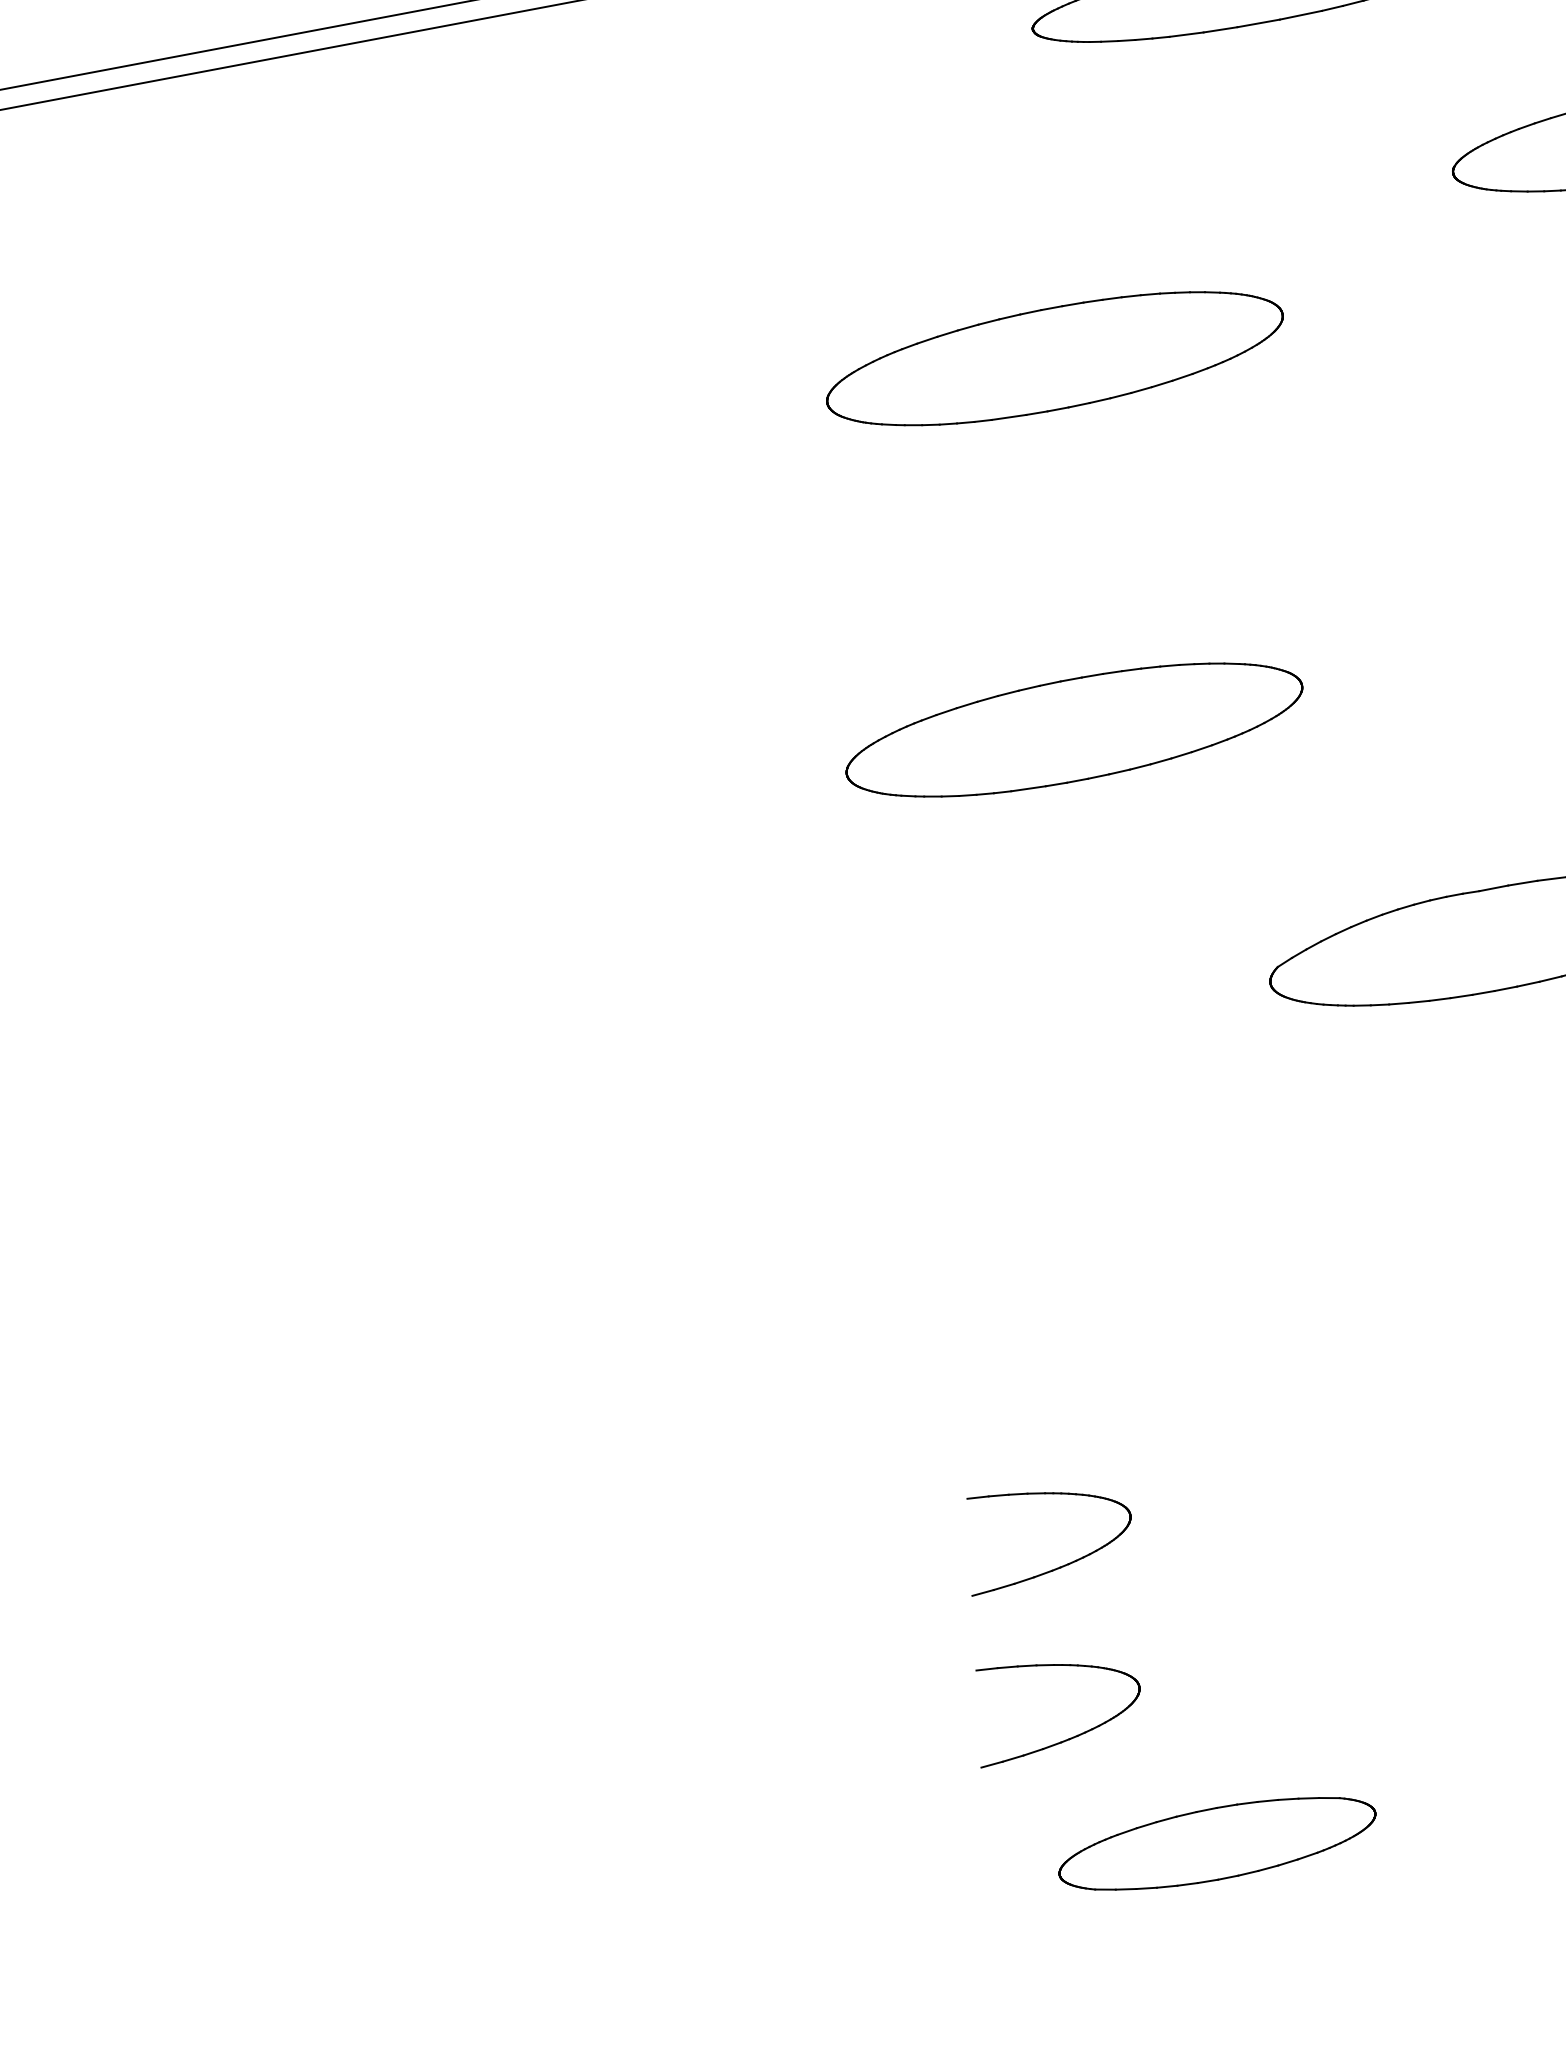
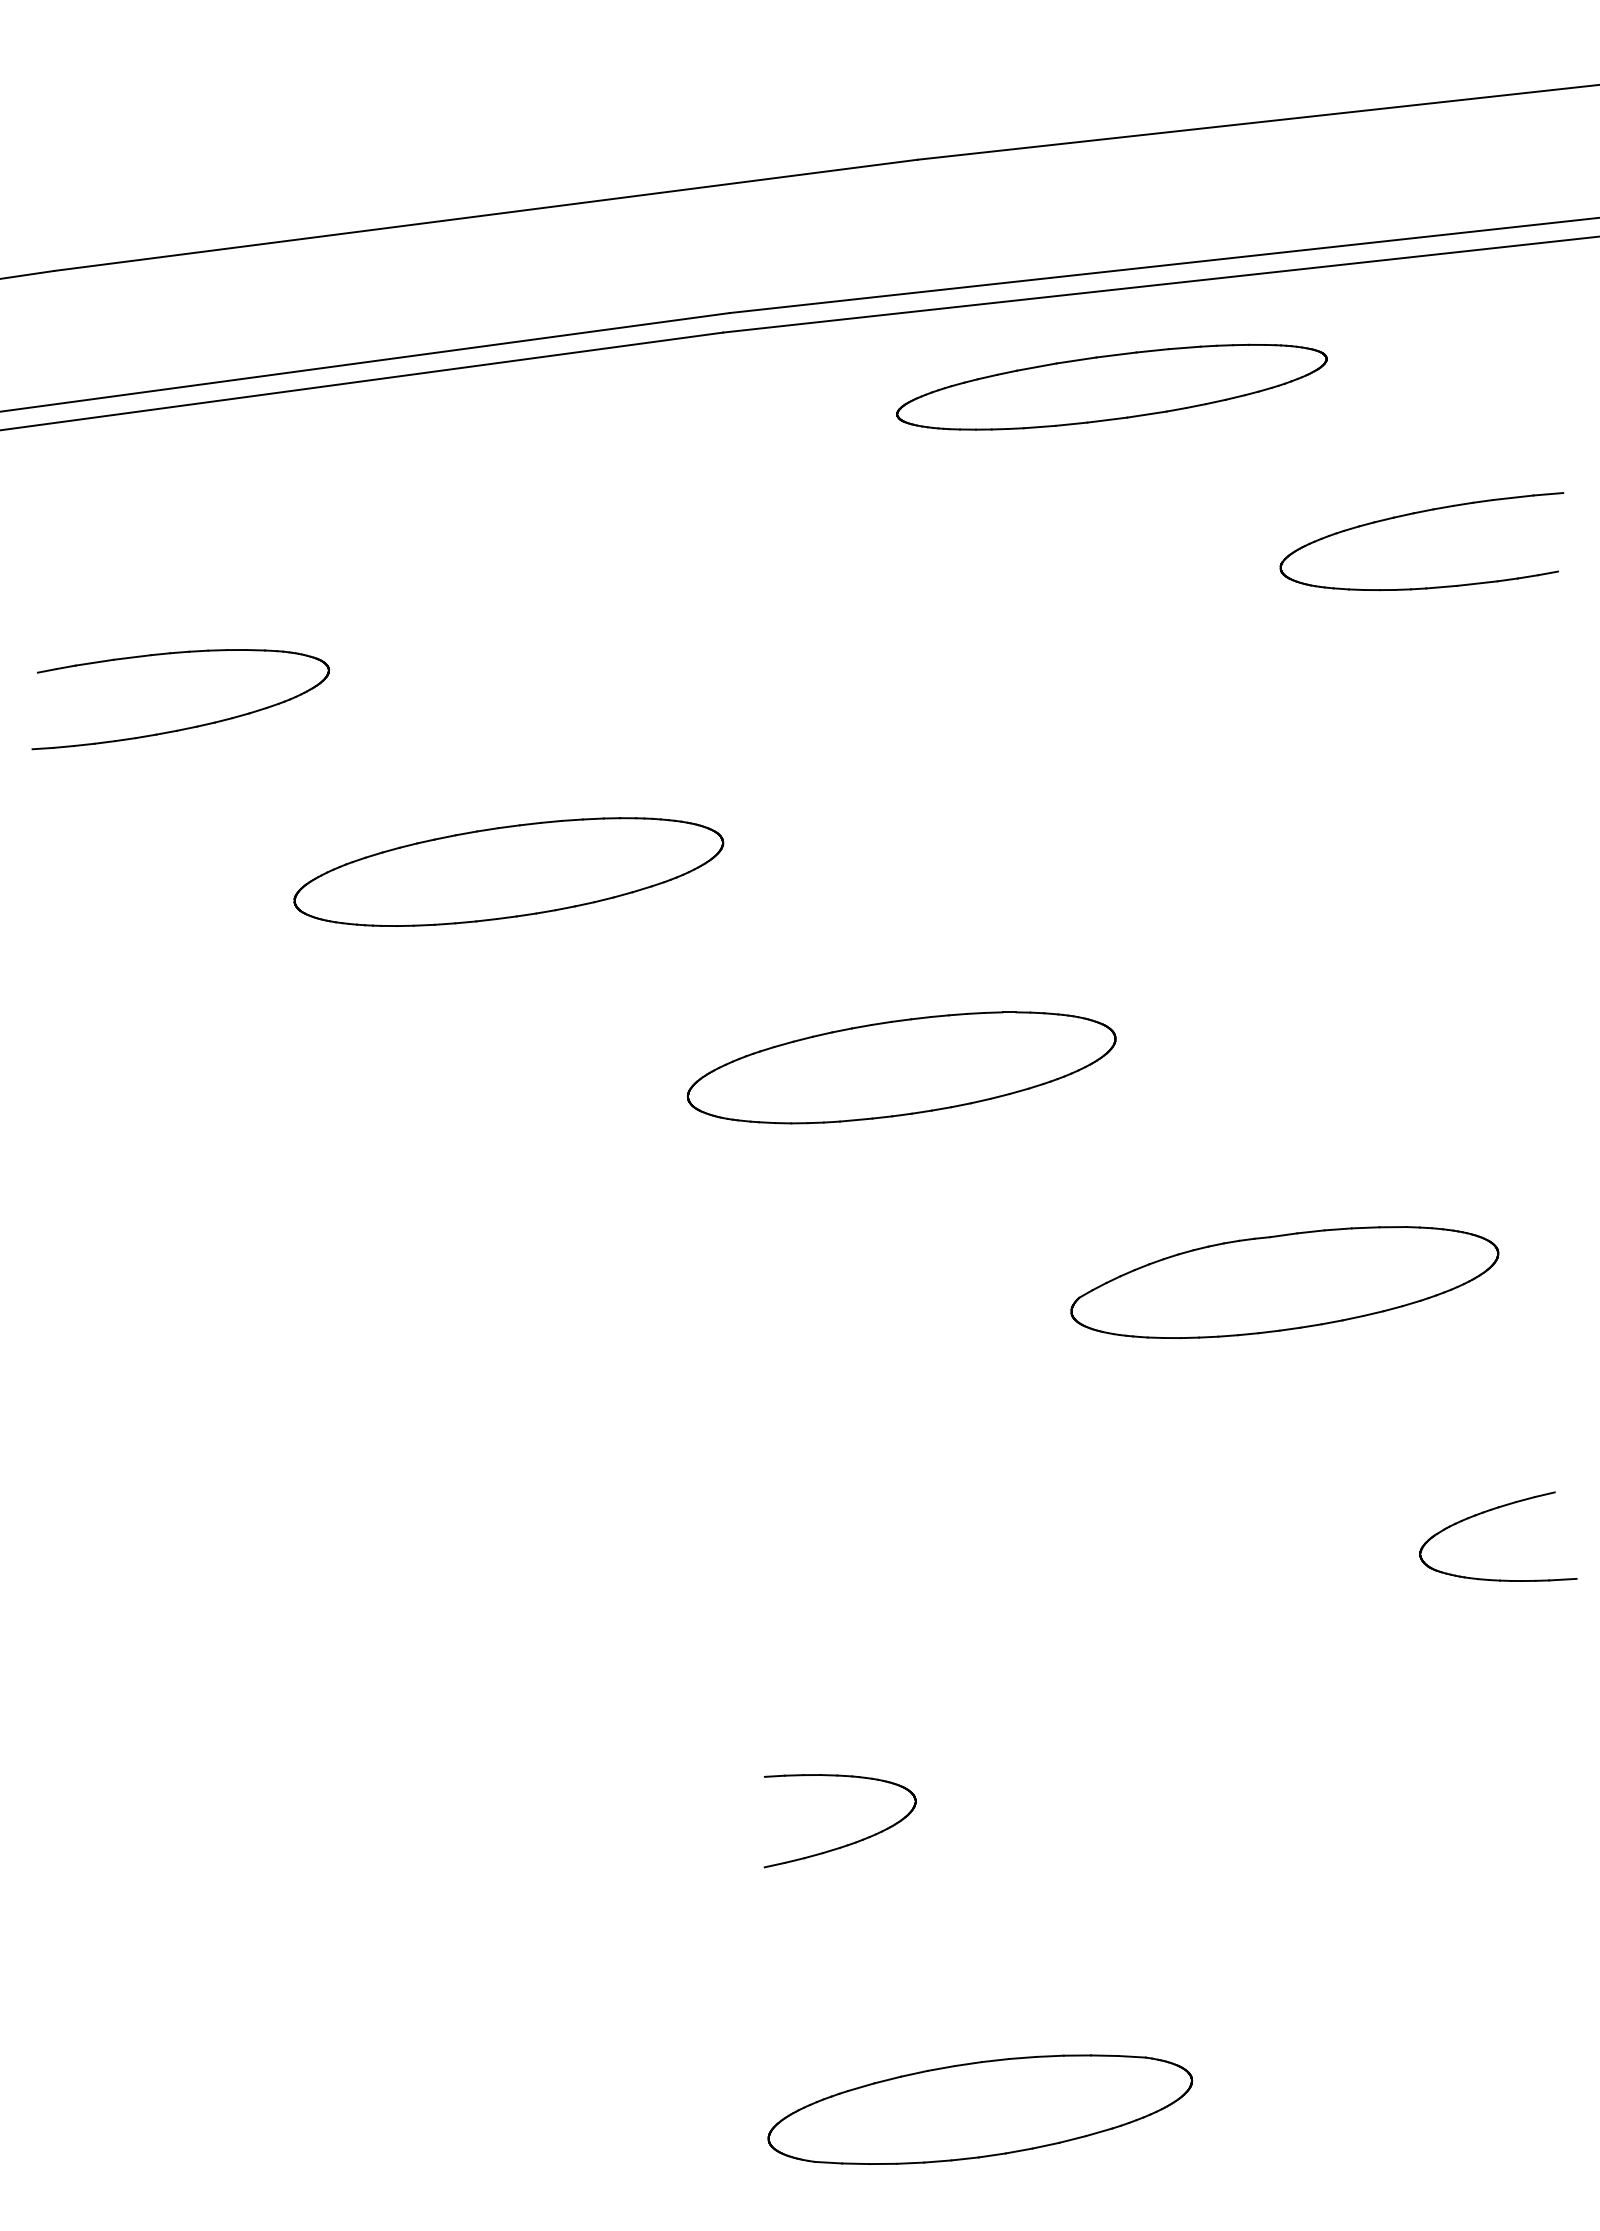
part: (1054, 358) -> (901, 721), removed
part: (287, 405) -> (186, 727), added
part: (641, 541) -> (508, 871), added
part: (1067, 1738) -> (846, 2004), removed
part: (1217, 1843) -> (980, 2109), size x1.43

